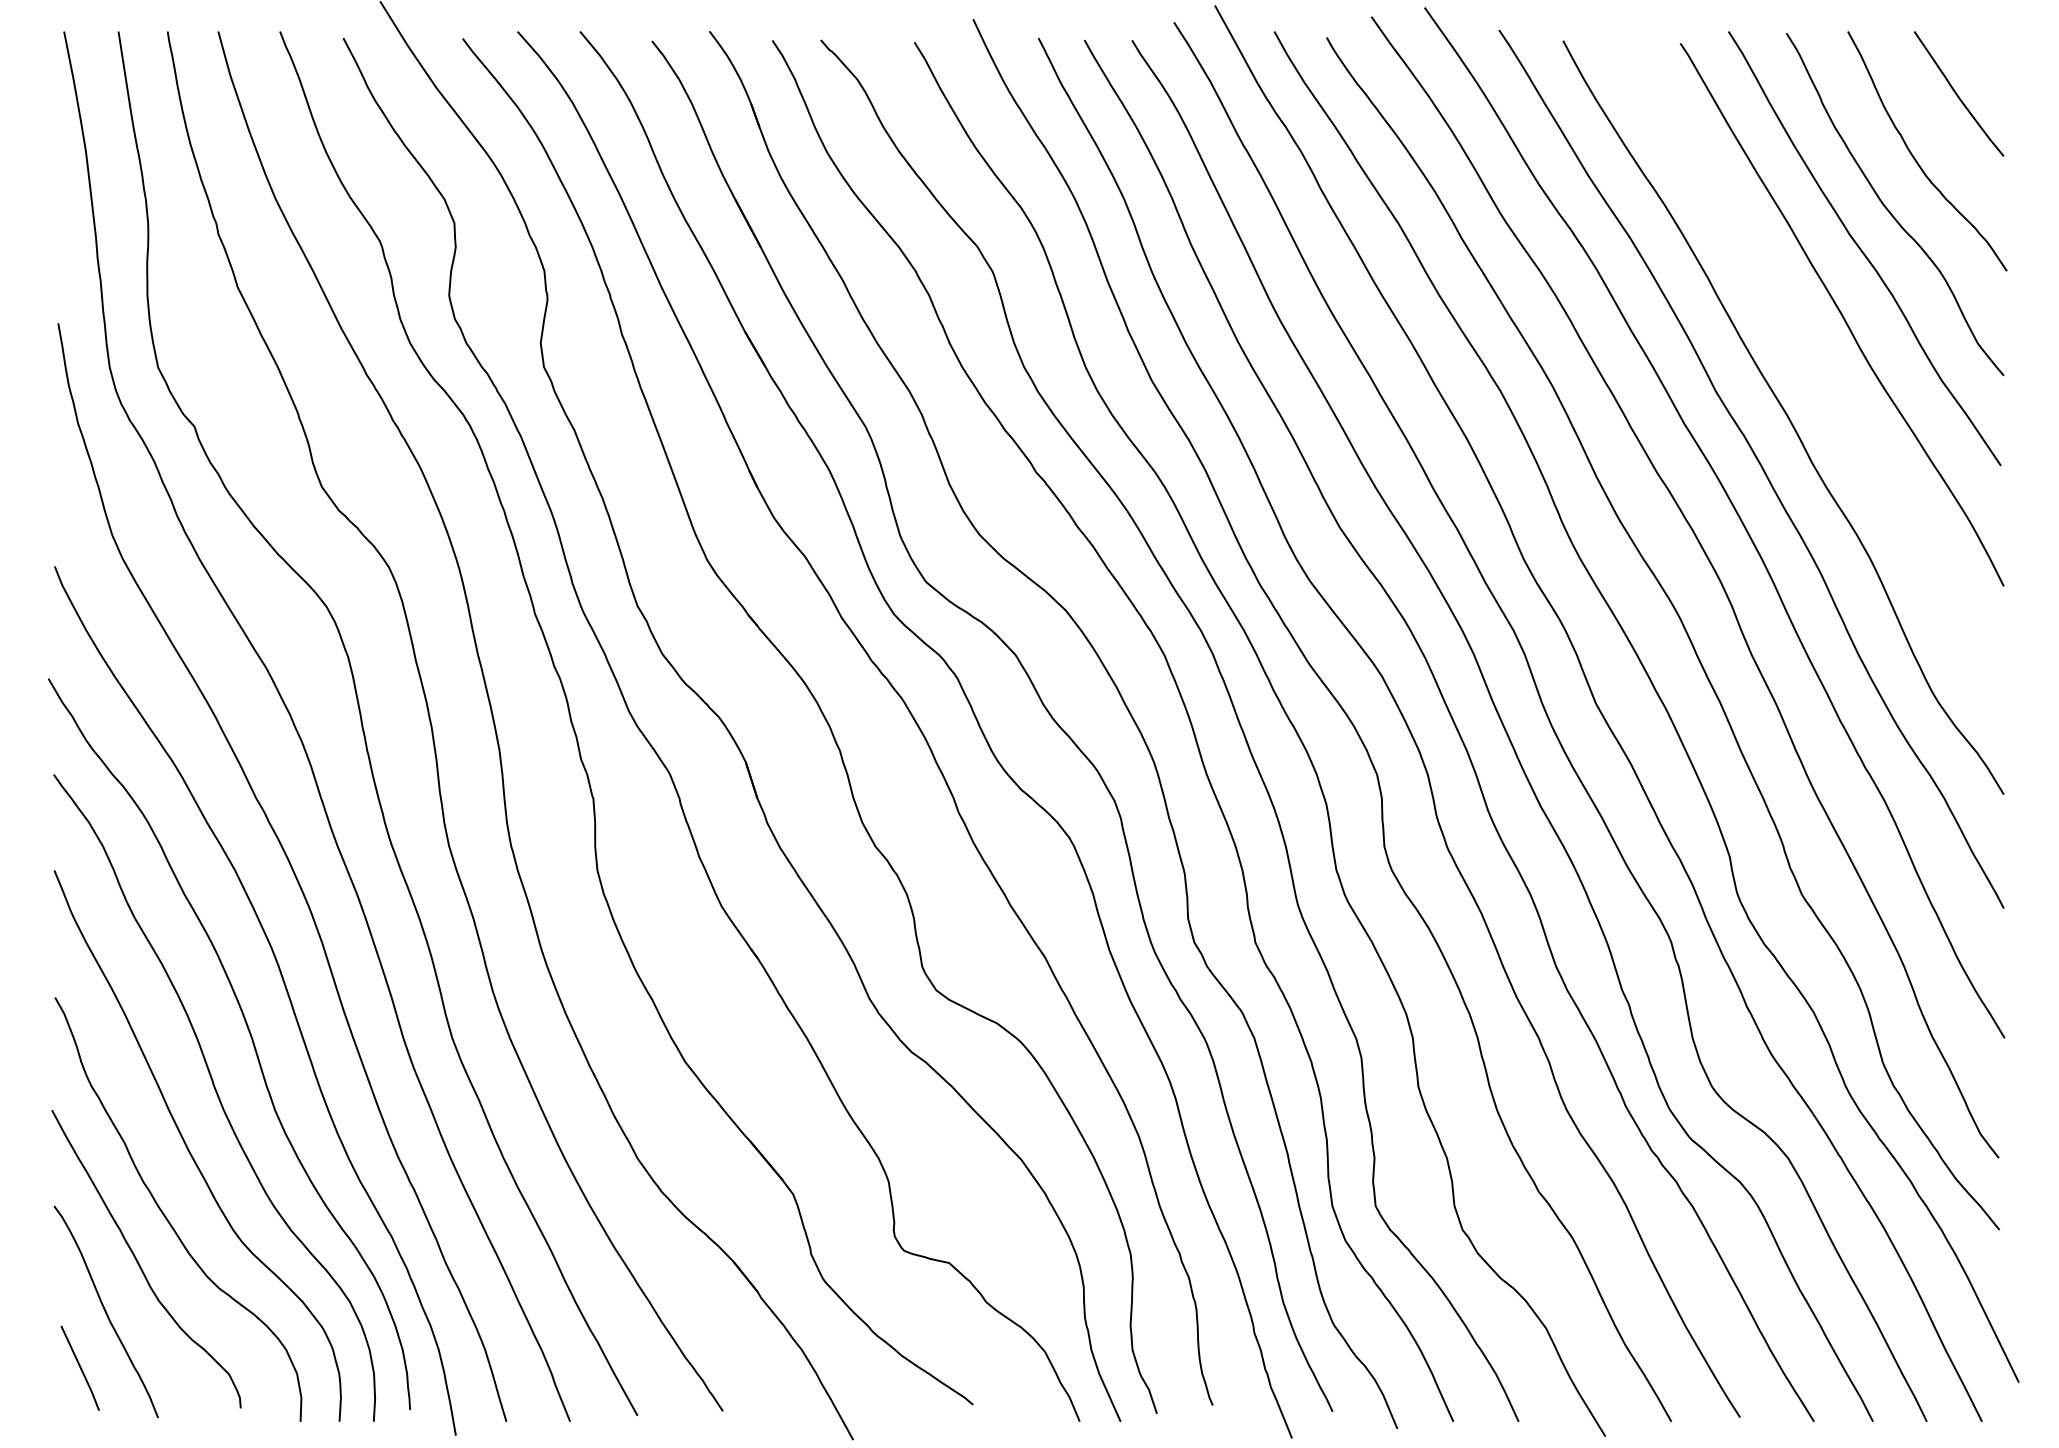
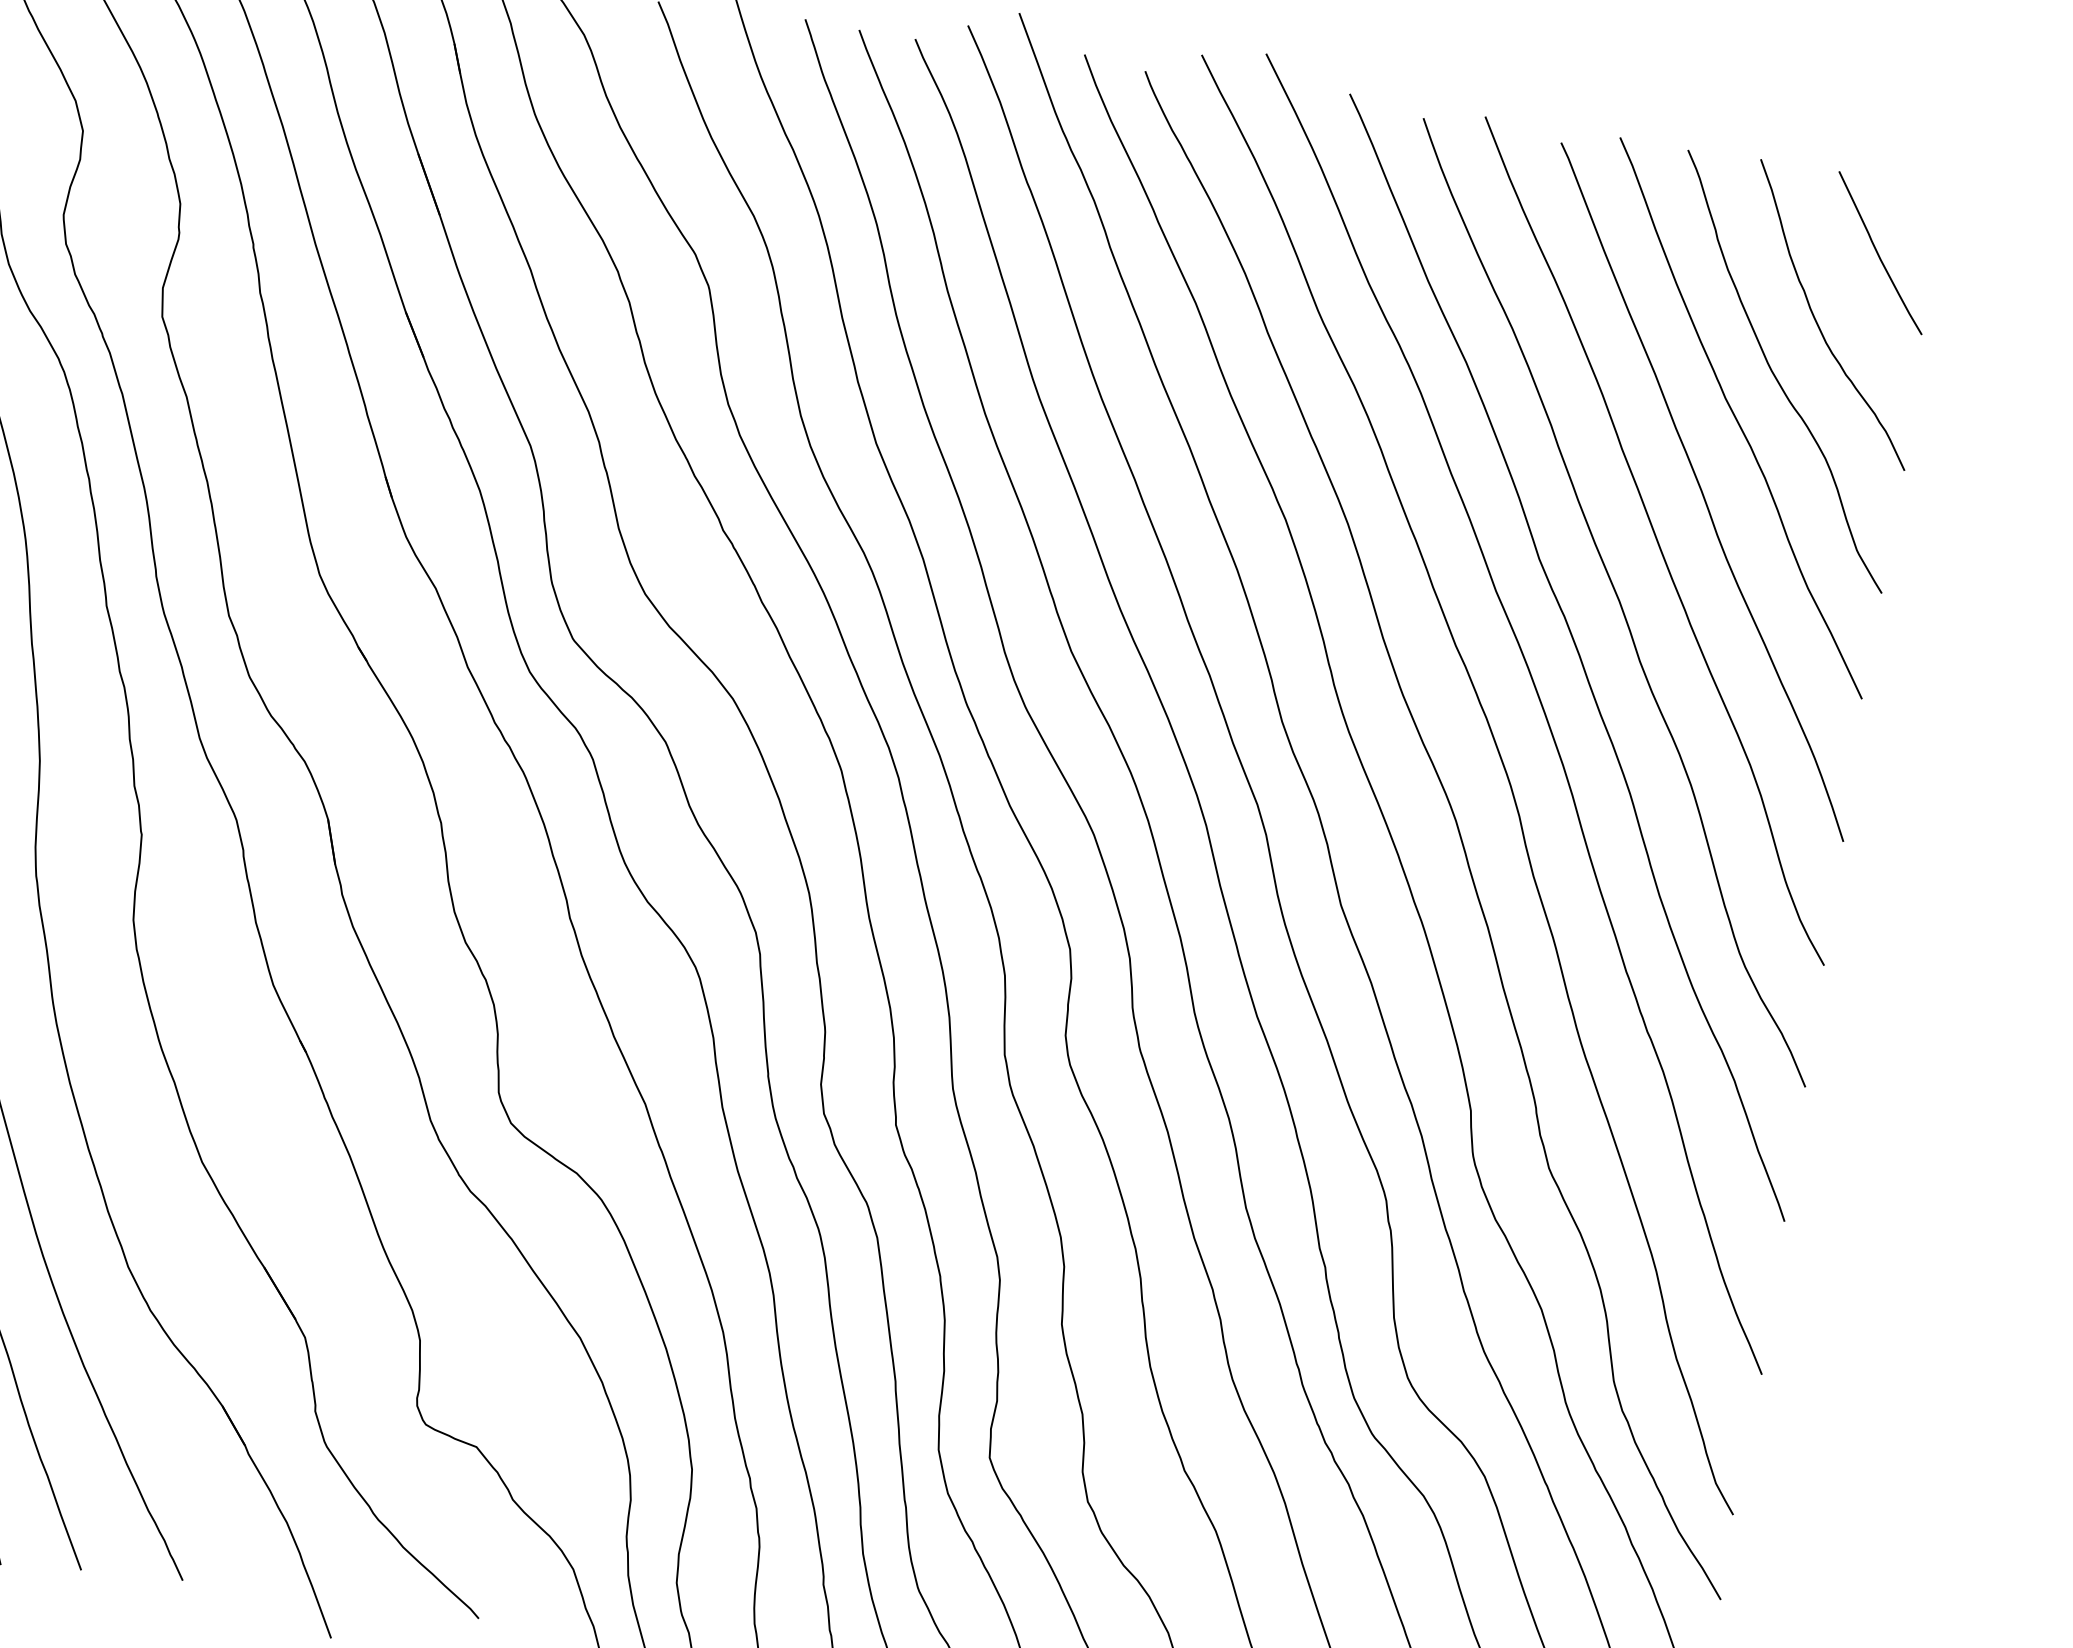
curve: (1809, 360) -> (1655, 540), added

